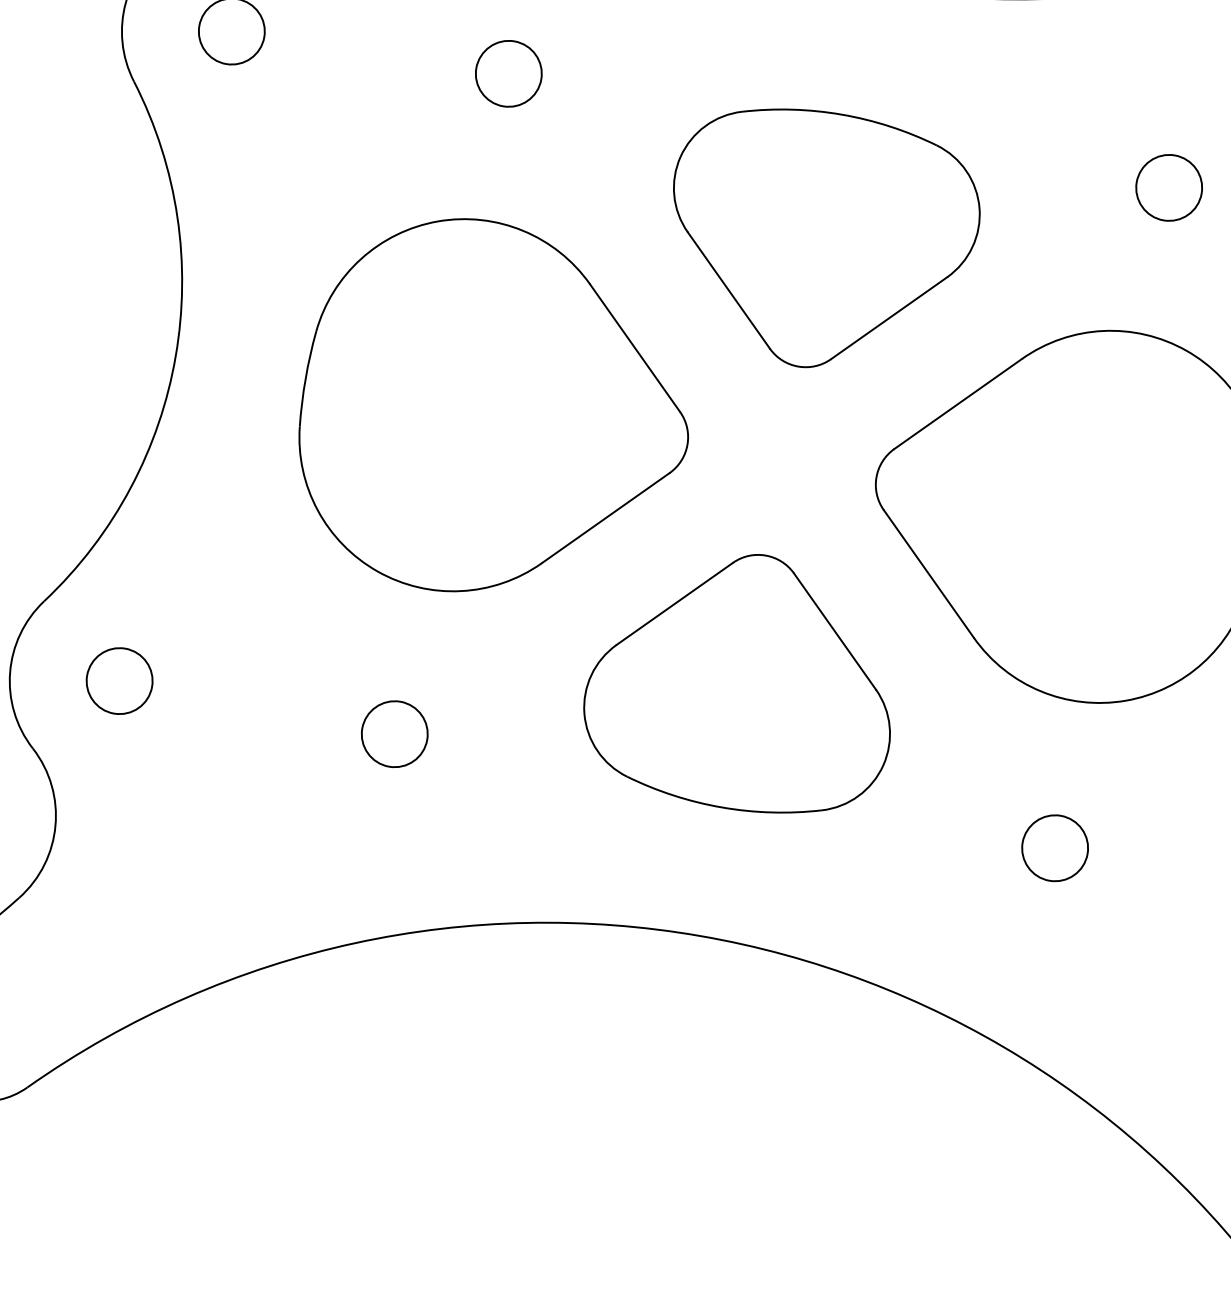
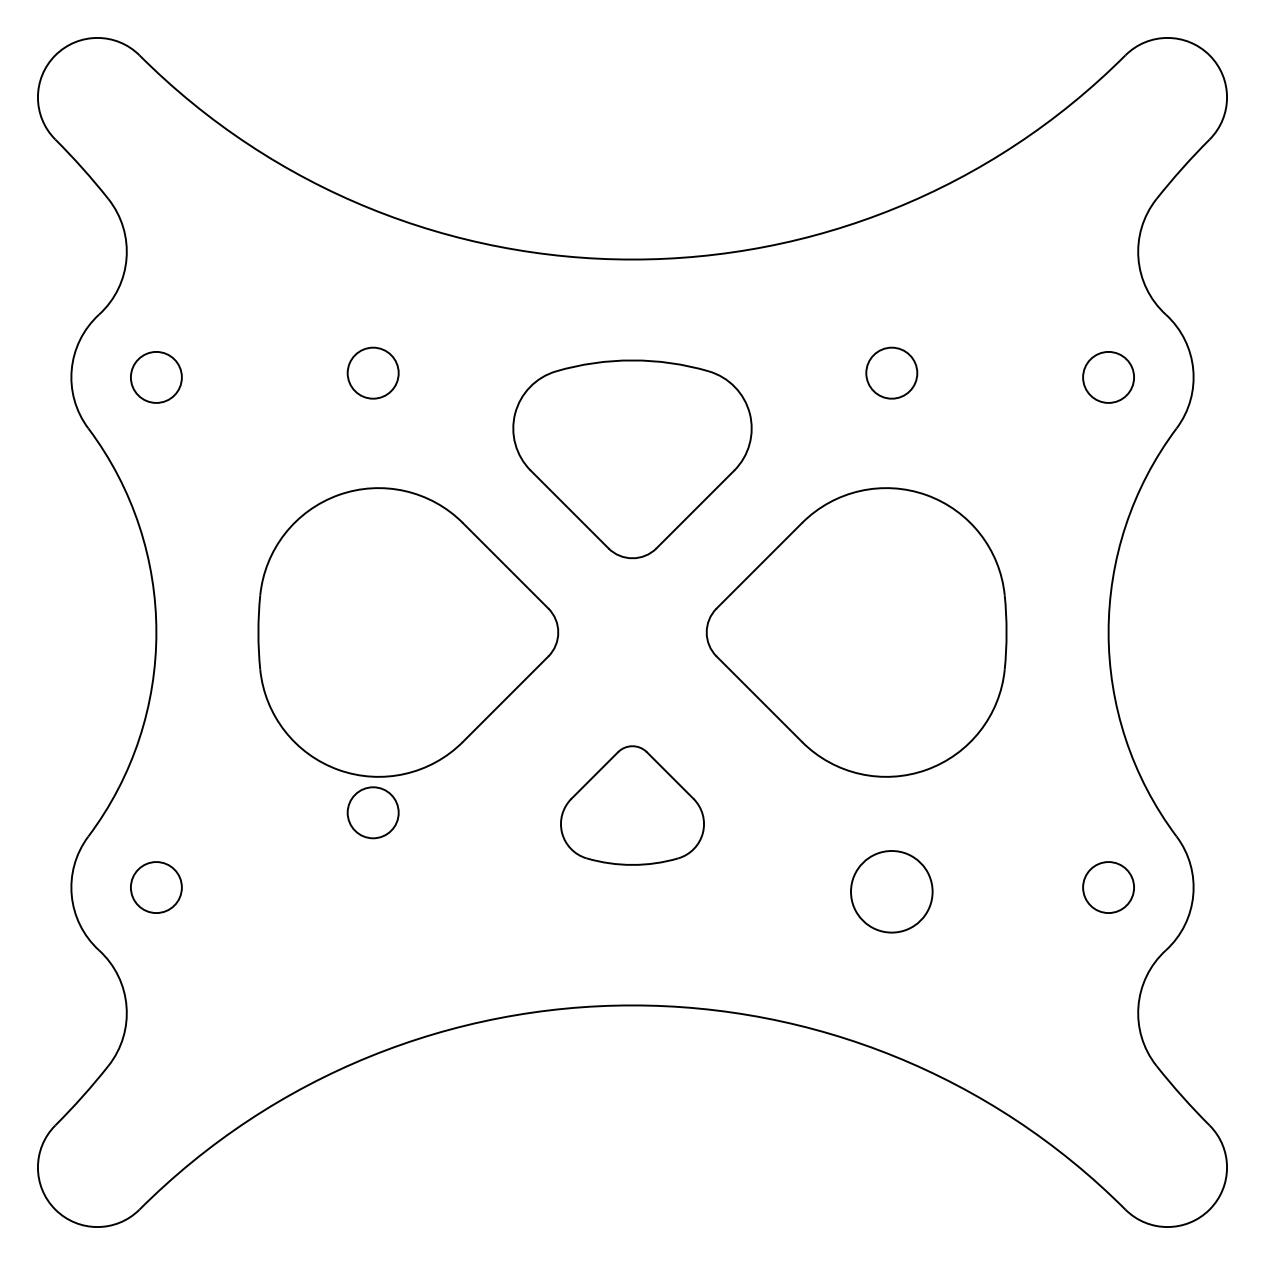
part: (743, 681) -> (632, 805), size x0.6
circle: (393, 733) -> (372, 812), moved
circle: (1054, 847) -> (891, 891), size x1.6

